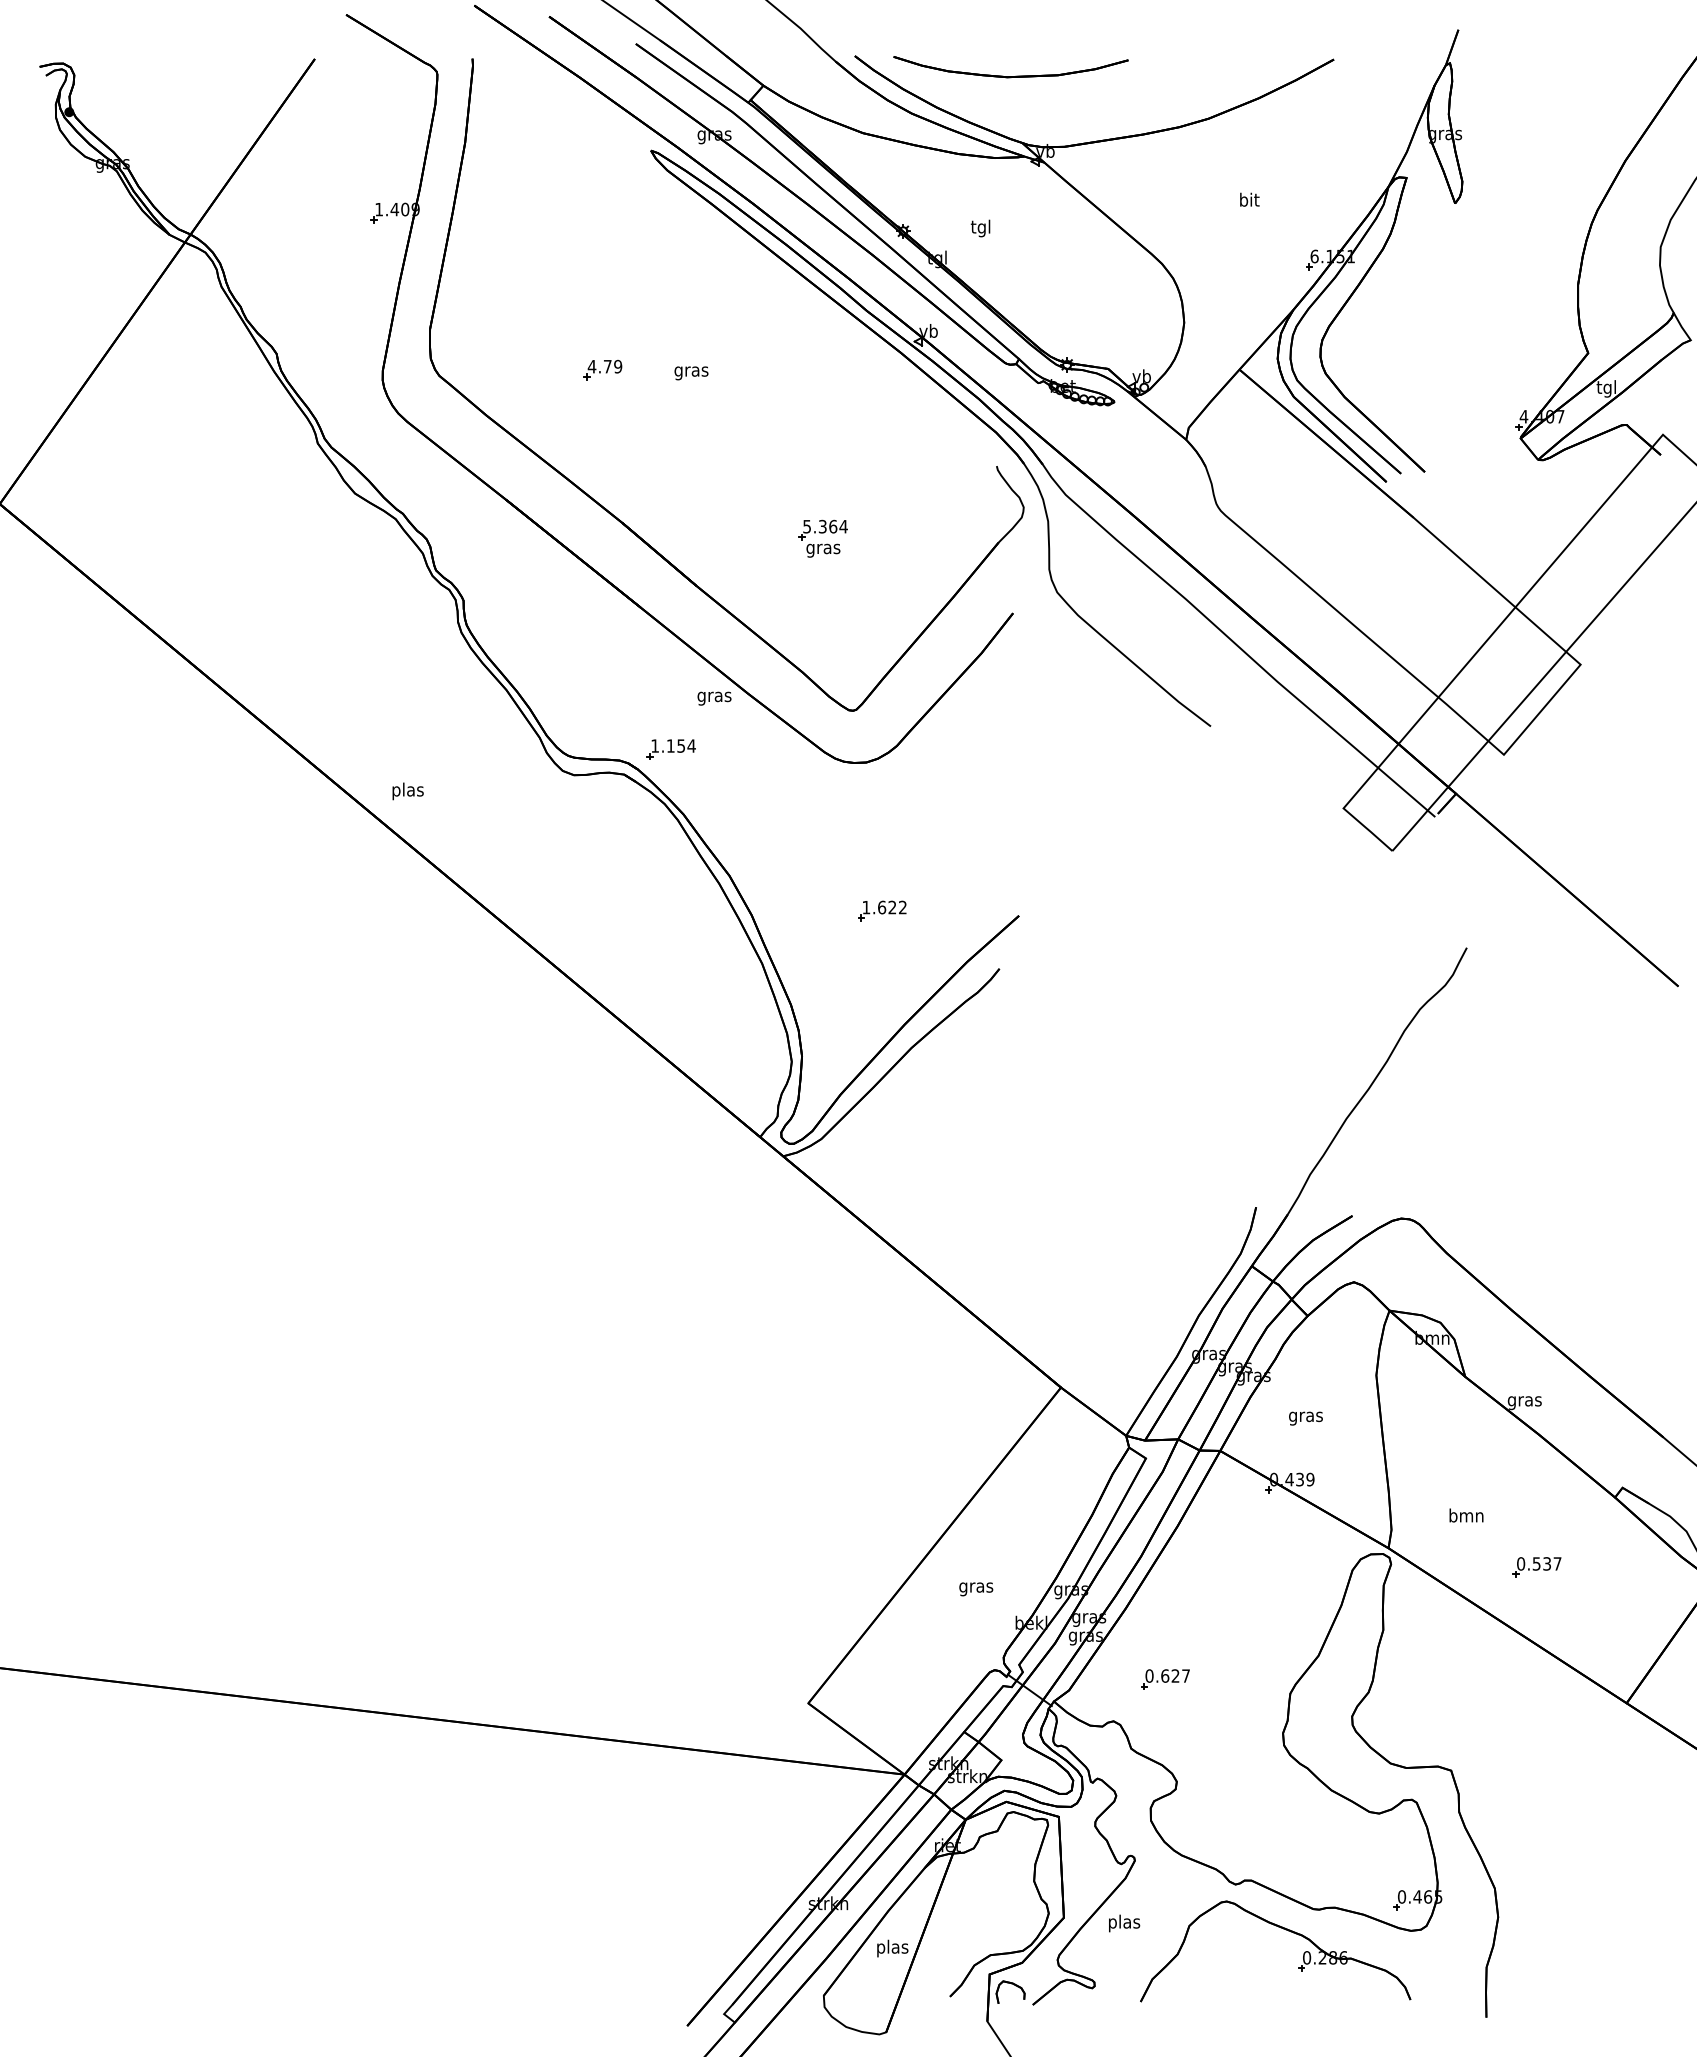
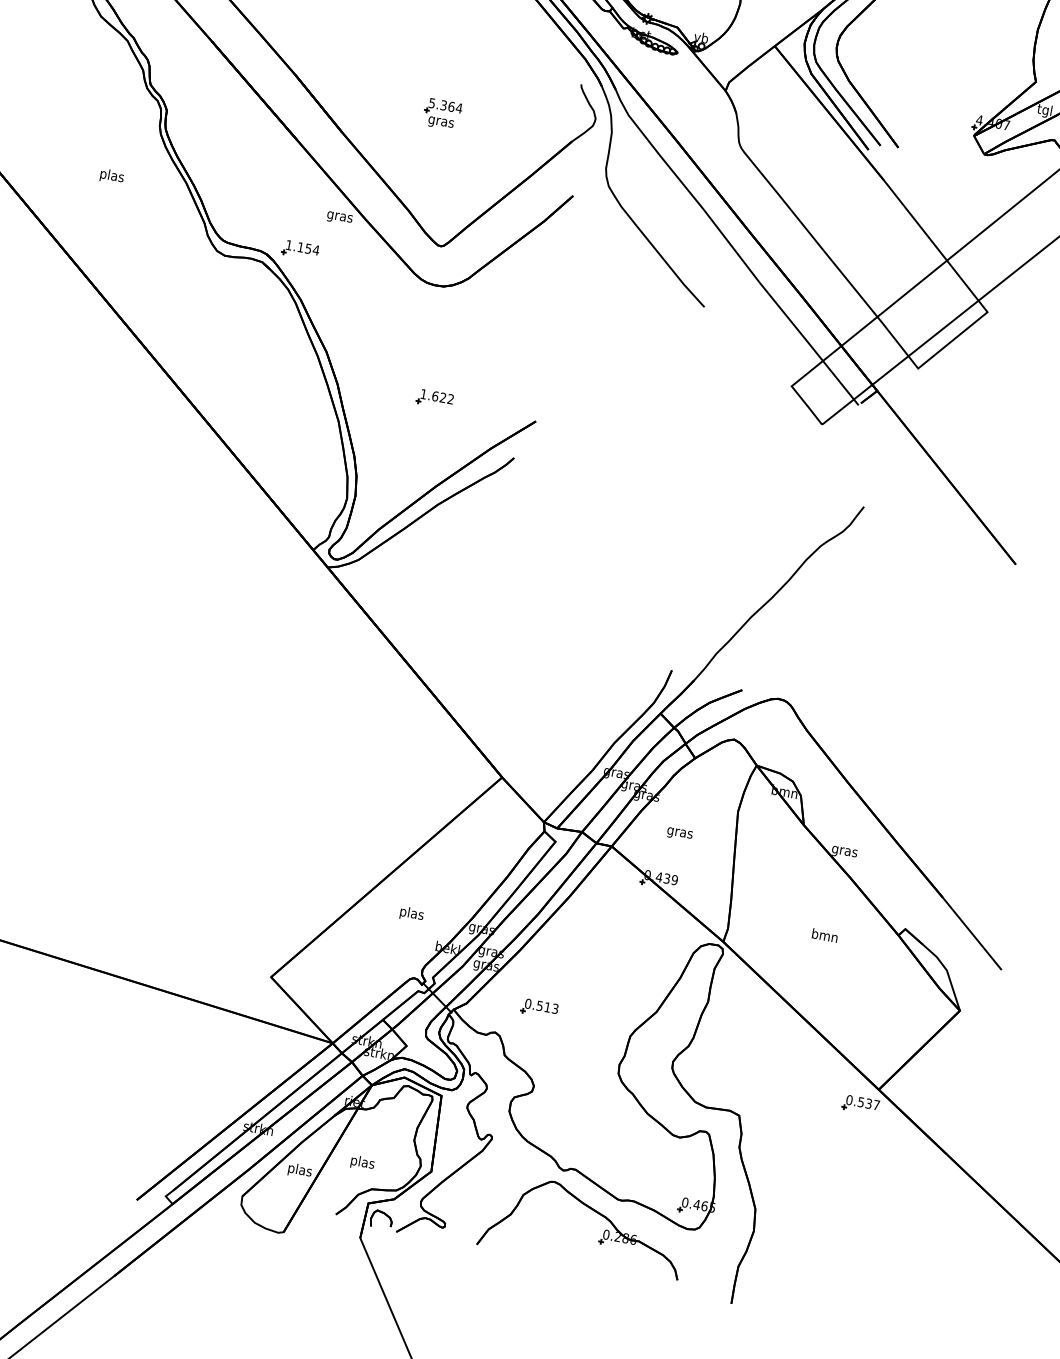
text: (407, 791) -> (111, 176), moved
text: (1466, 1515) -> (825, 935), moved
part: (1536, 1567) -> (860, 1104), moved
text: (976, 1587) -> (411, 914), gras -> plas
text: (1175, 1675) -> (547, 1007), 0.627 -> 0.513
text: (1124, 1923) -> (362, 1163), moved

